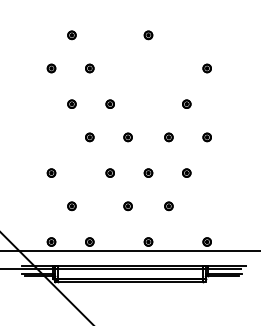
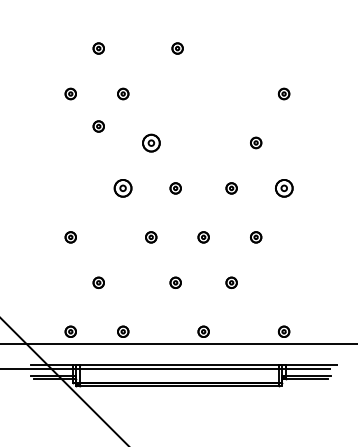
part: (148, 35) -> (177, 48), moved
part: (71, 103) -> (98, 125), moved
part: (109, 103) -> (150, 141), size x1.6
part: (89, 137) -> (122, 188), size x1.6
part: (206, 137) -> (283, 188), size x1.6

